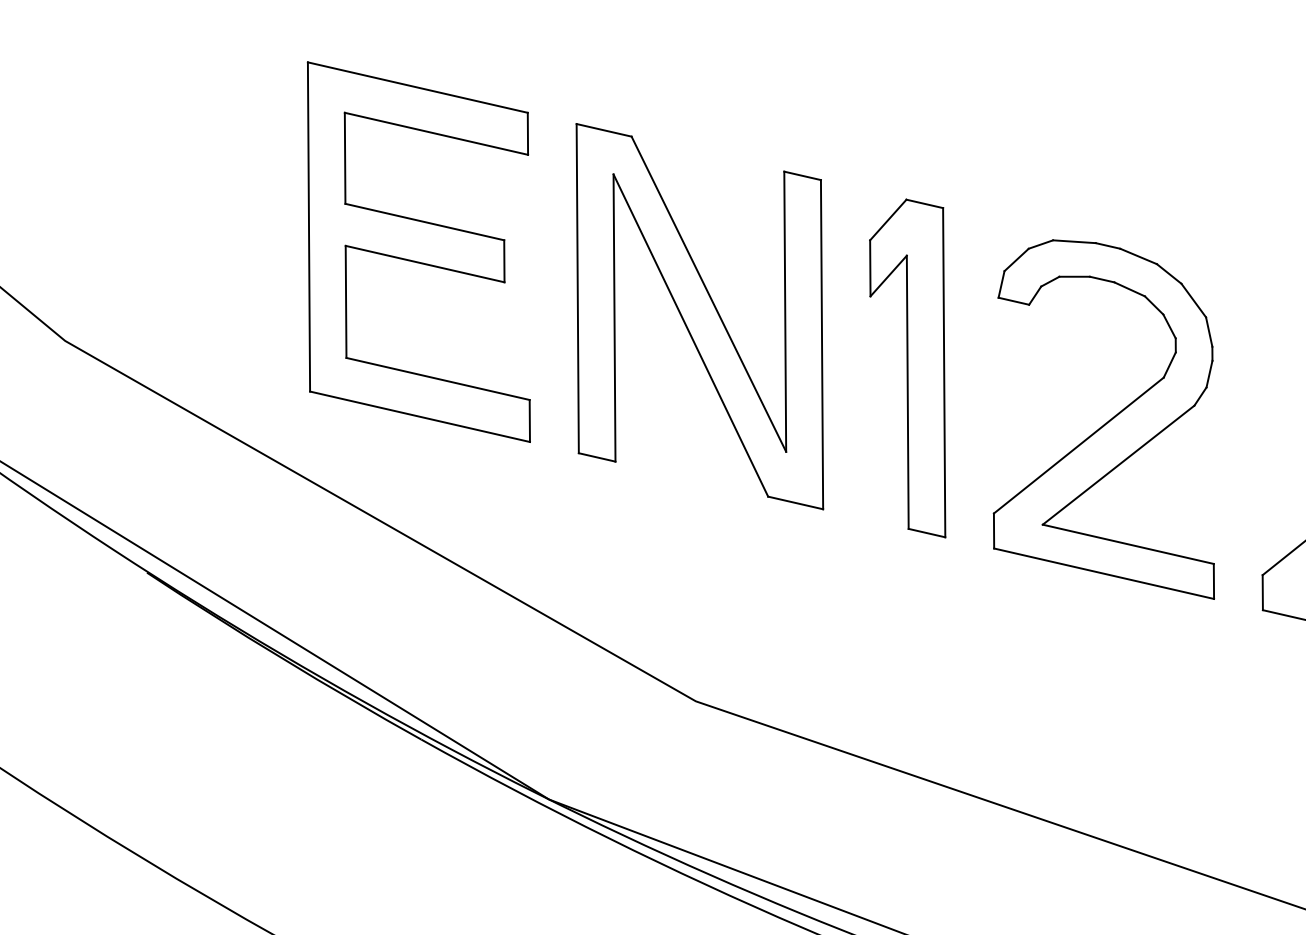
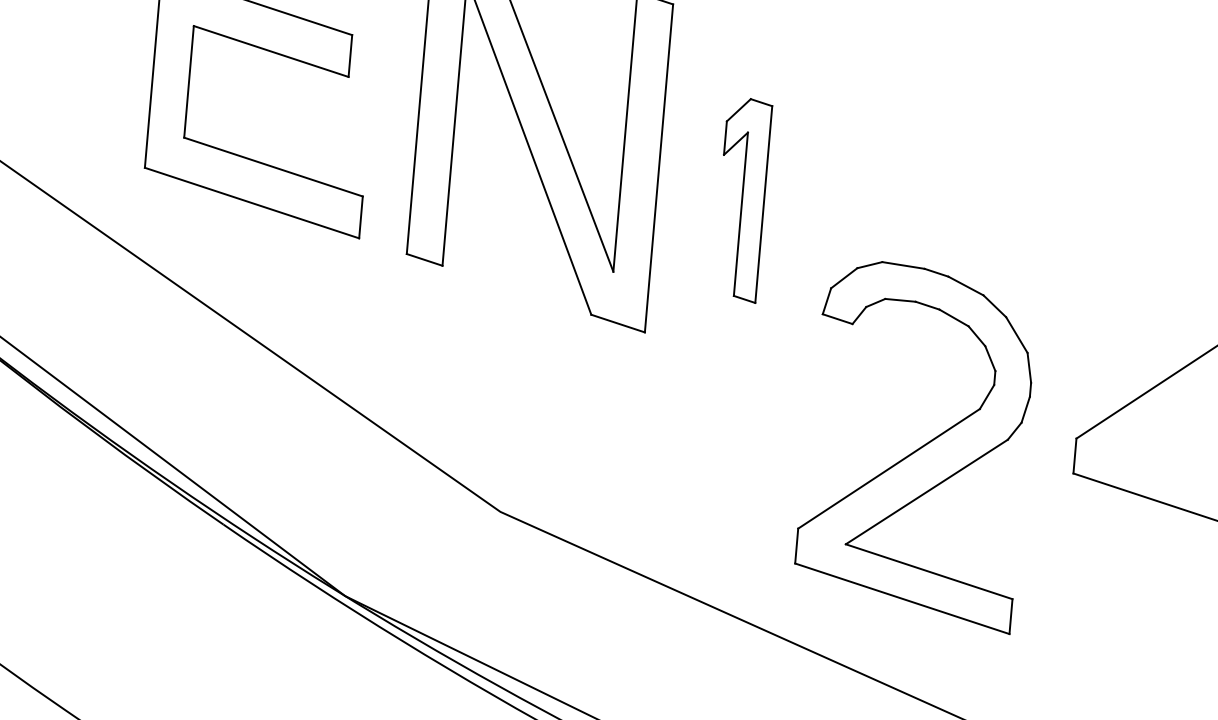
part: (907, 368) -> (741, 200), size x0.6
part: (1103, 419) -> (915, 445), moved

